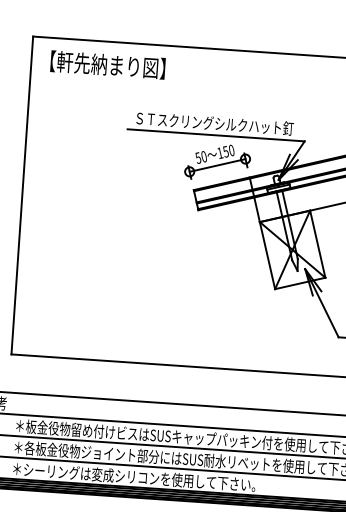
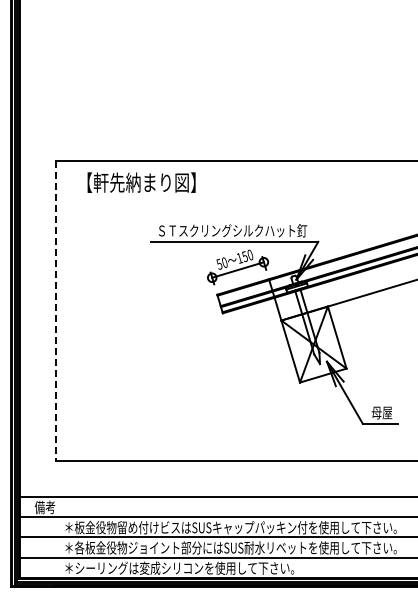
text: (107, 64) -> (141, 182), moved
line: (22, 196) -> (56, 311), solid -> dashed

